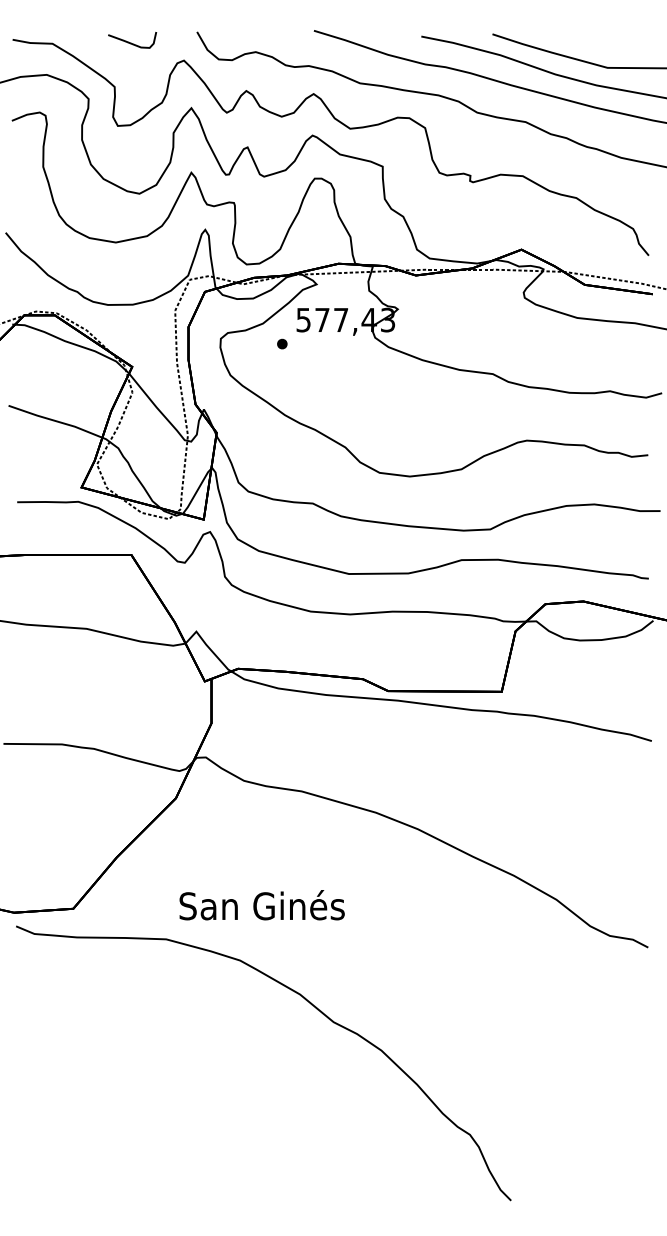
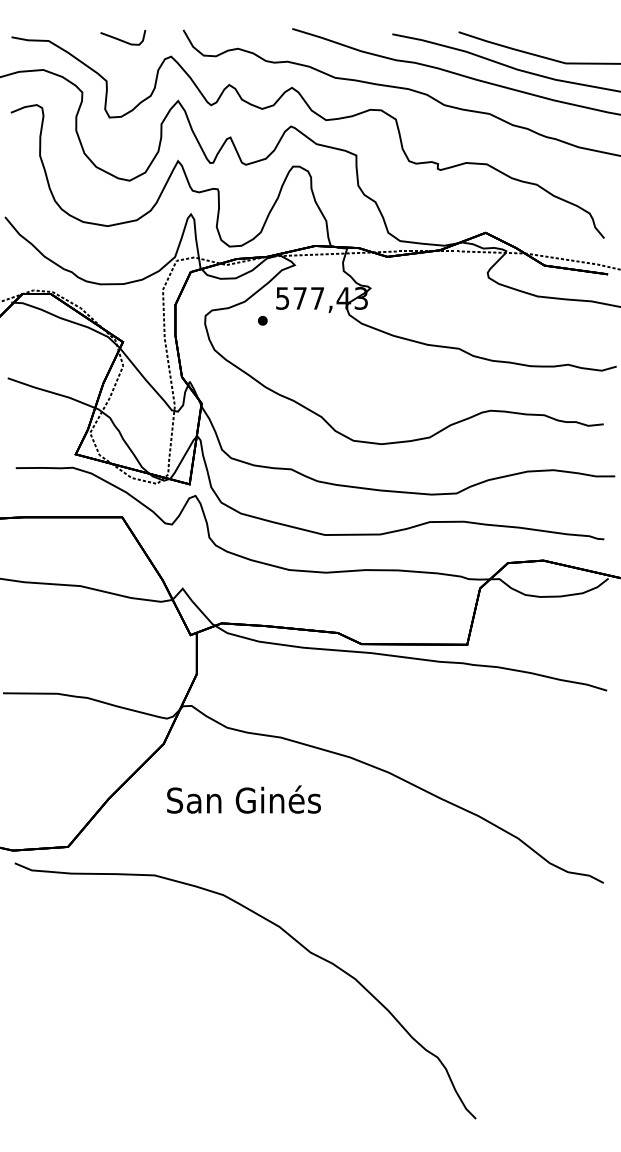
text: (261, 905) -> (243, 799), moved

